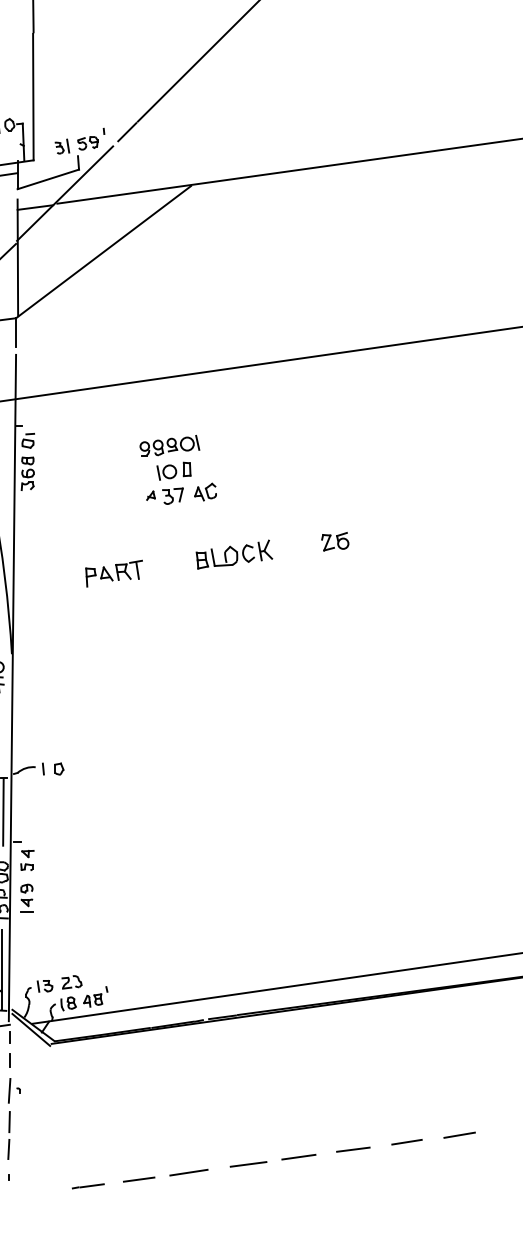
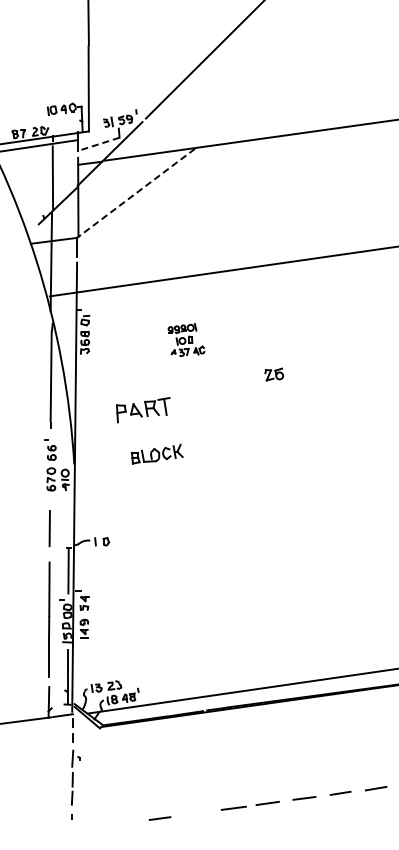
line: (47, 179) -> (98, 144), solid -> dashed
line: (104, 252) -> (136, 193), solid -> dashed
part: (178, 468) -> (186, 339), size x0.7
part: (334, 541) -> (273, 374), moved
part: (233, 553) -> (156, 453), moved
part: (113, 572) -> (142, 409), size x1.4
line: (188, 1172) -> (193, 813), removed
line: (87, 1185) -> (125, 822), removed

